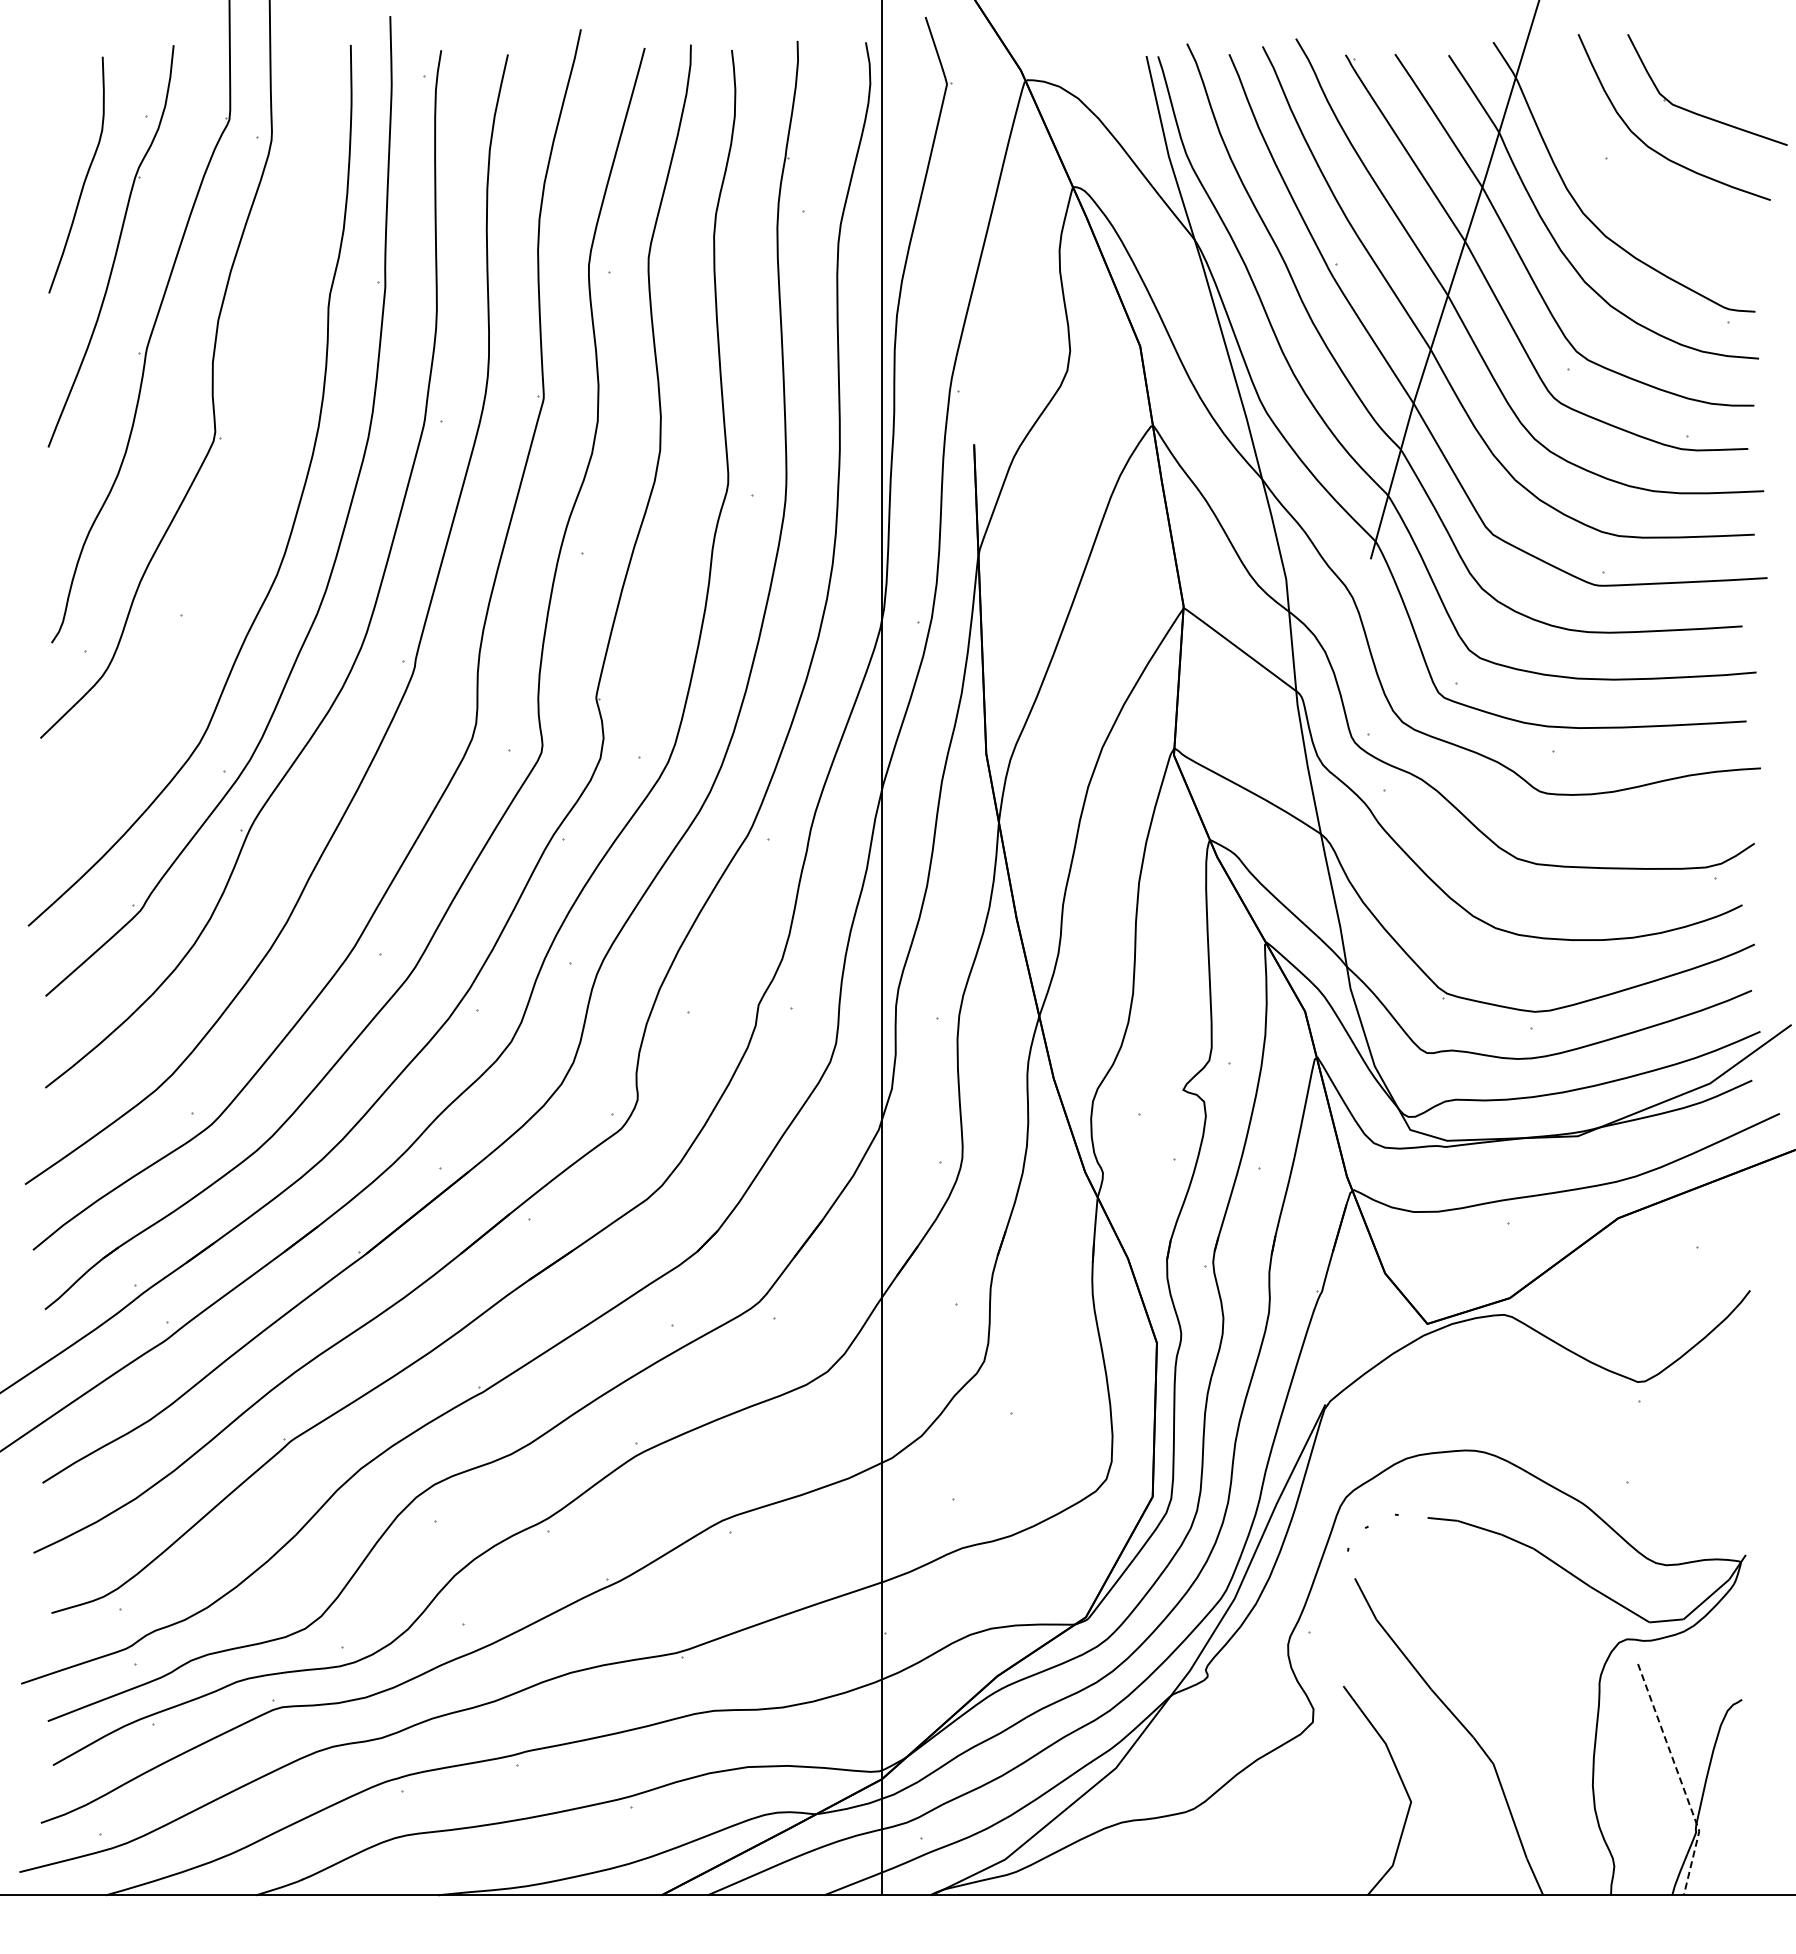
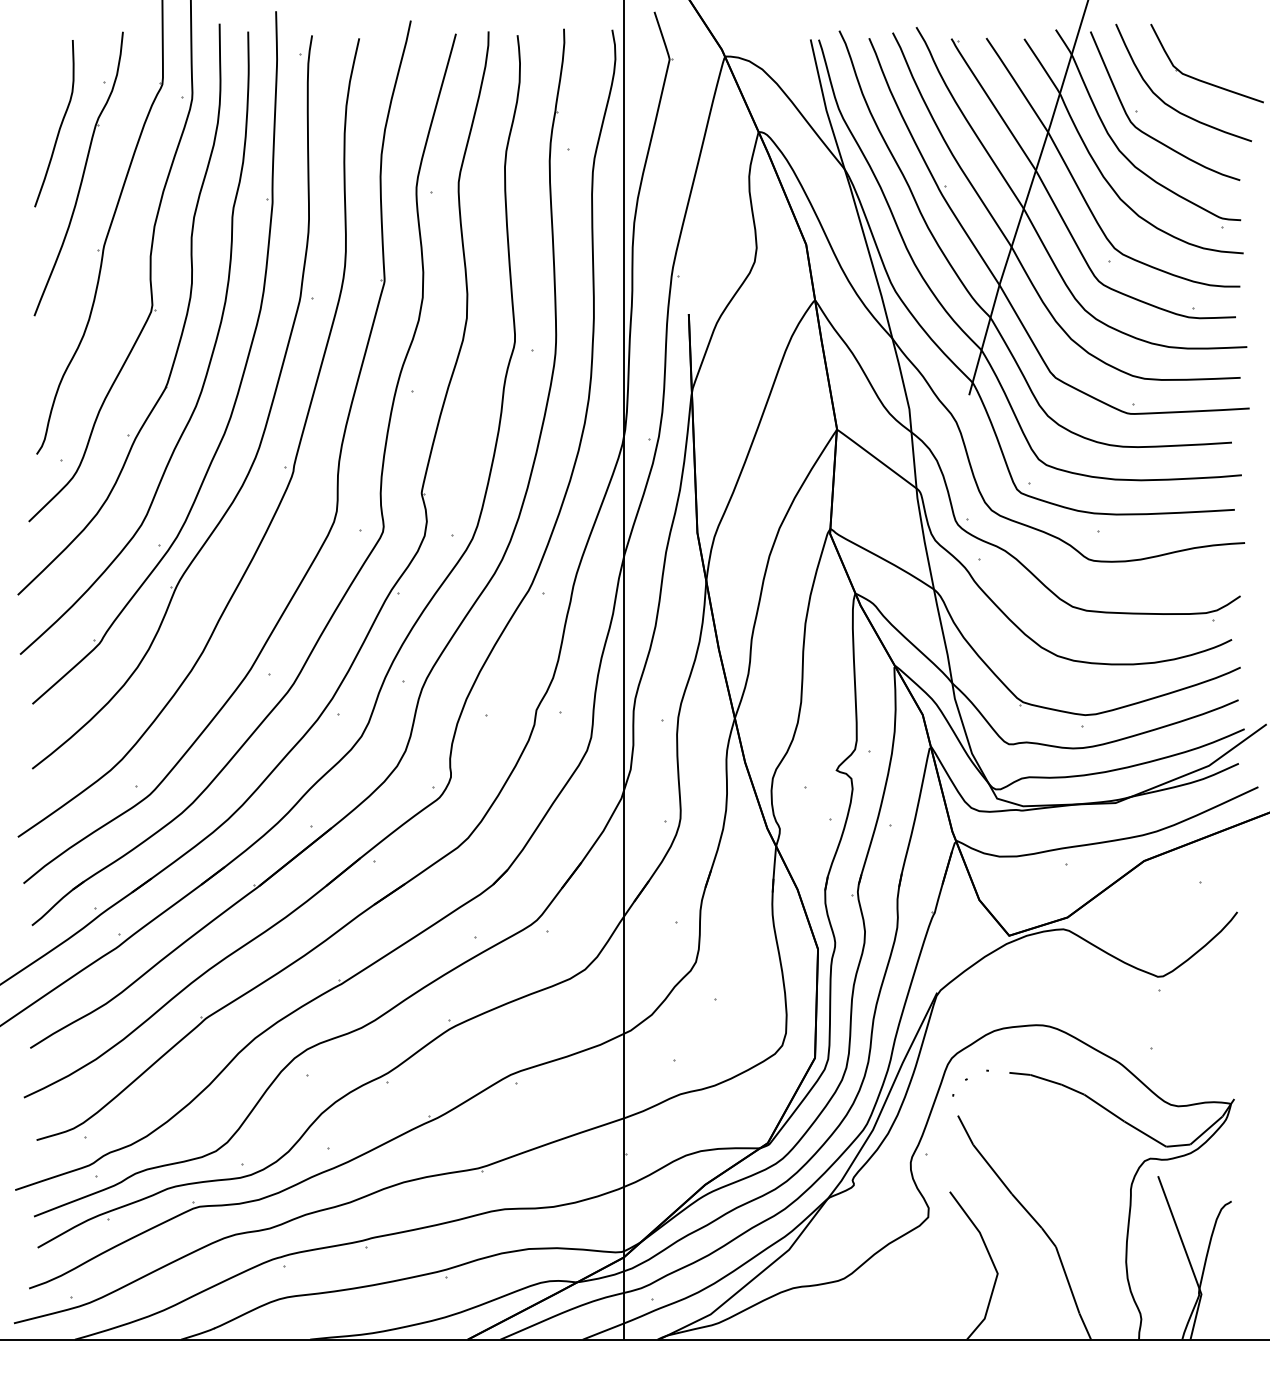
curve: (1622, 189) -> (1147, 133), added
part: (259, 458) -> (183, 323), added
line: (1680, 1779) -> (1188, 1257), dashed -> solid

